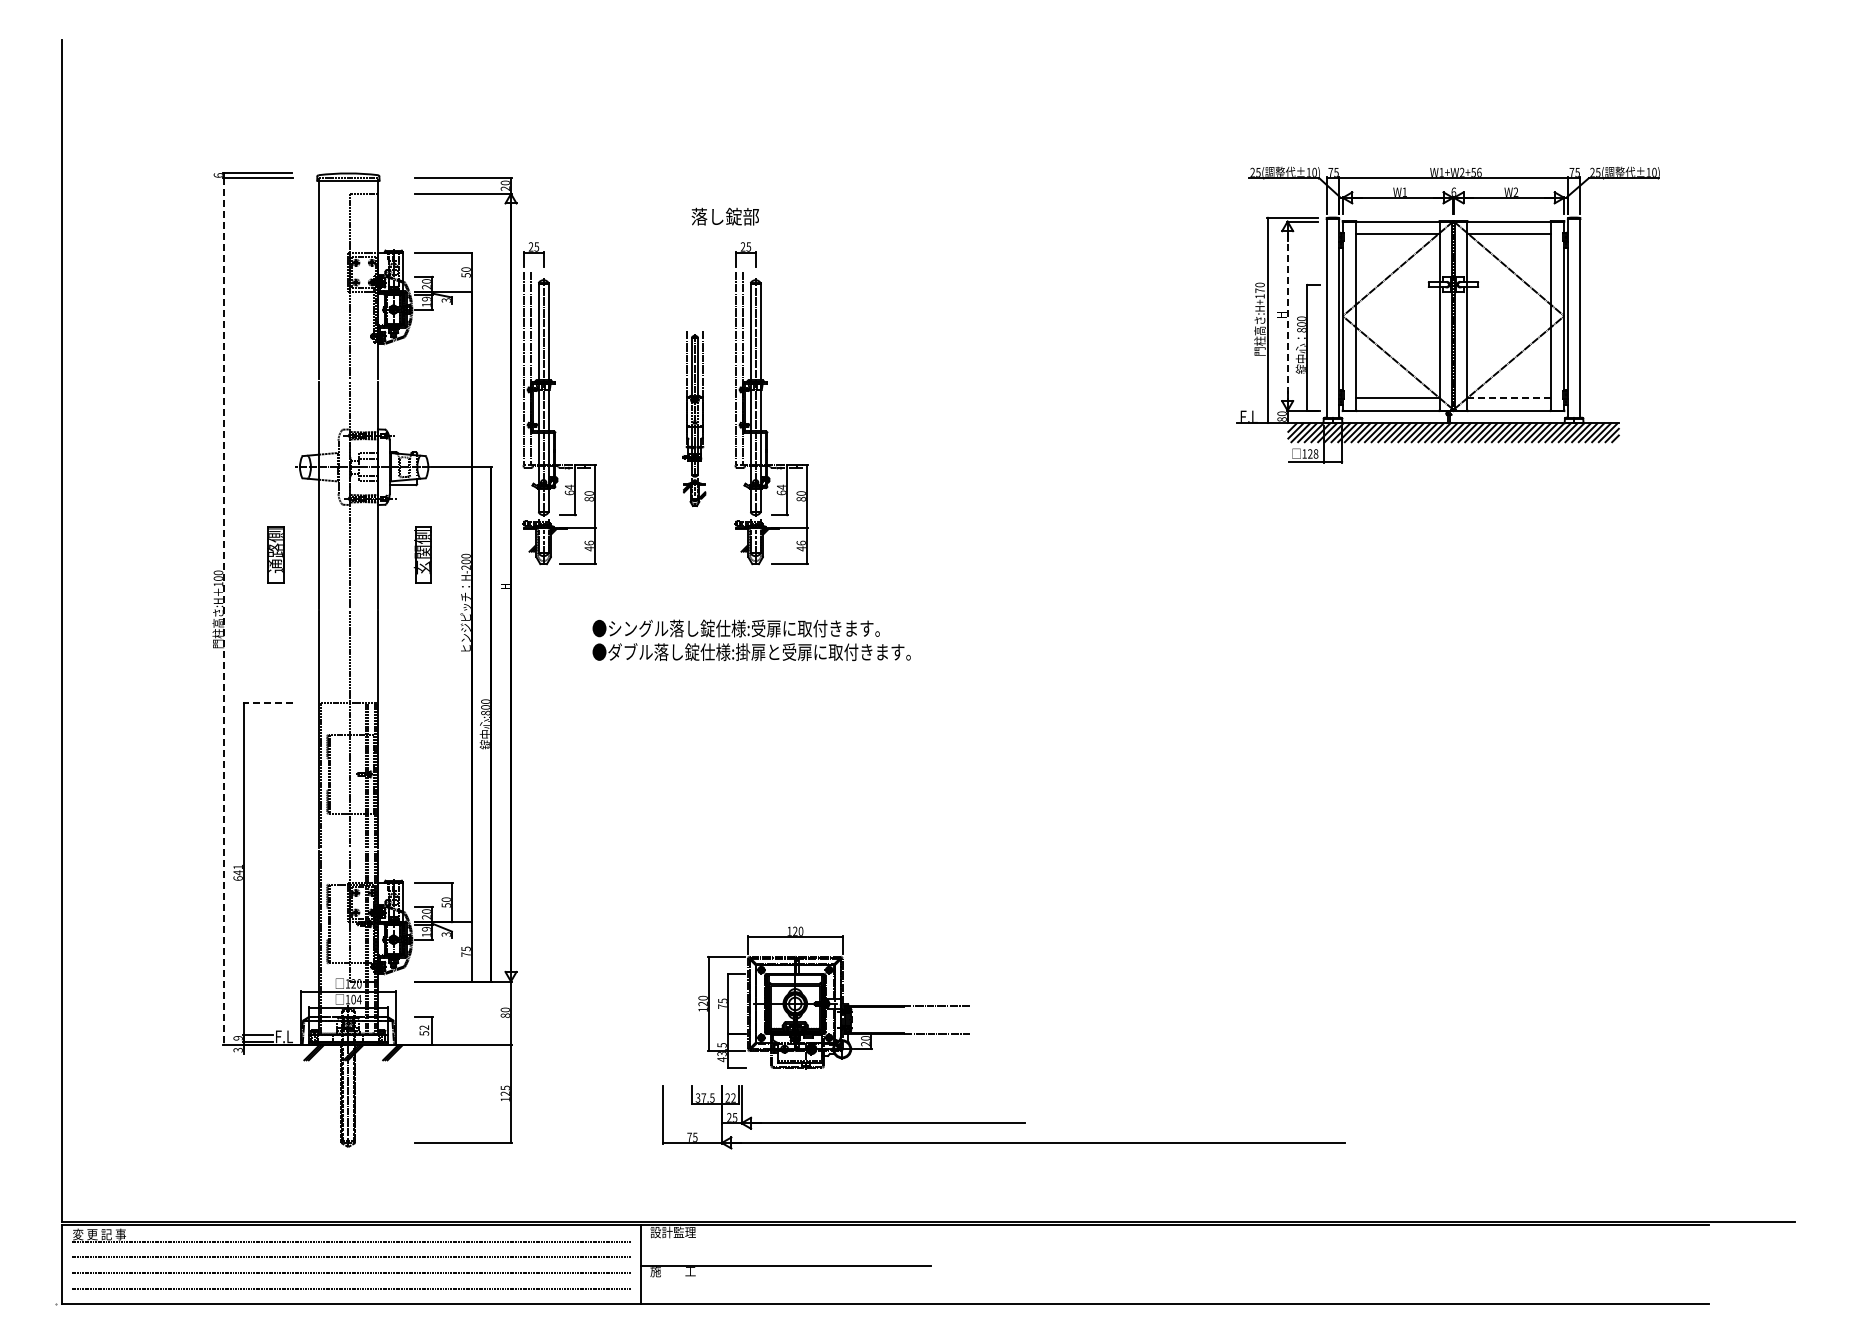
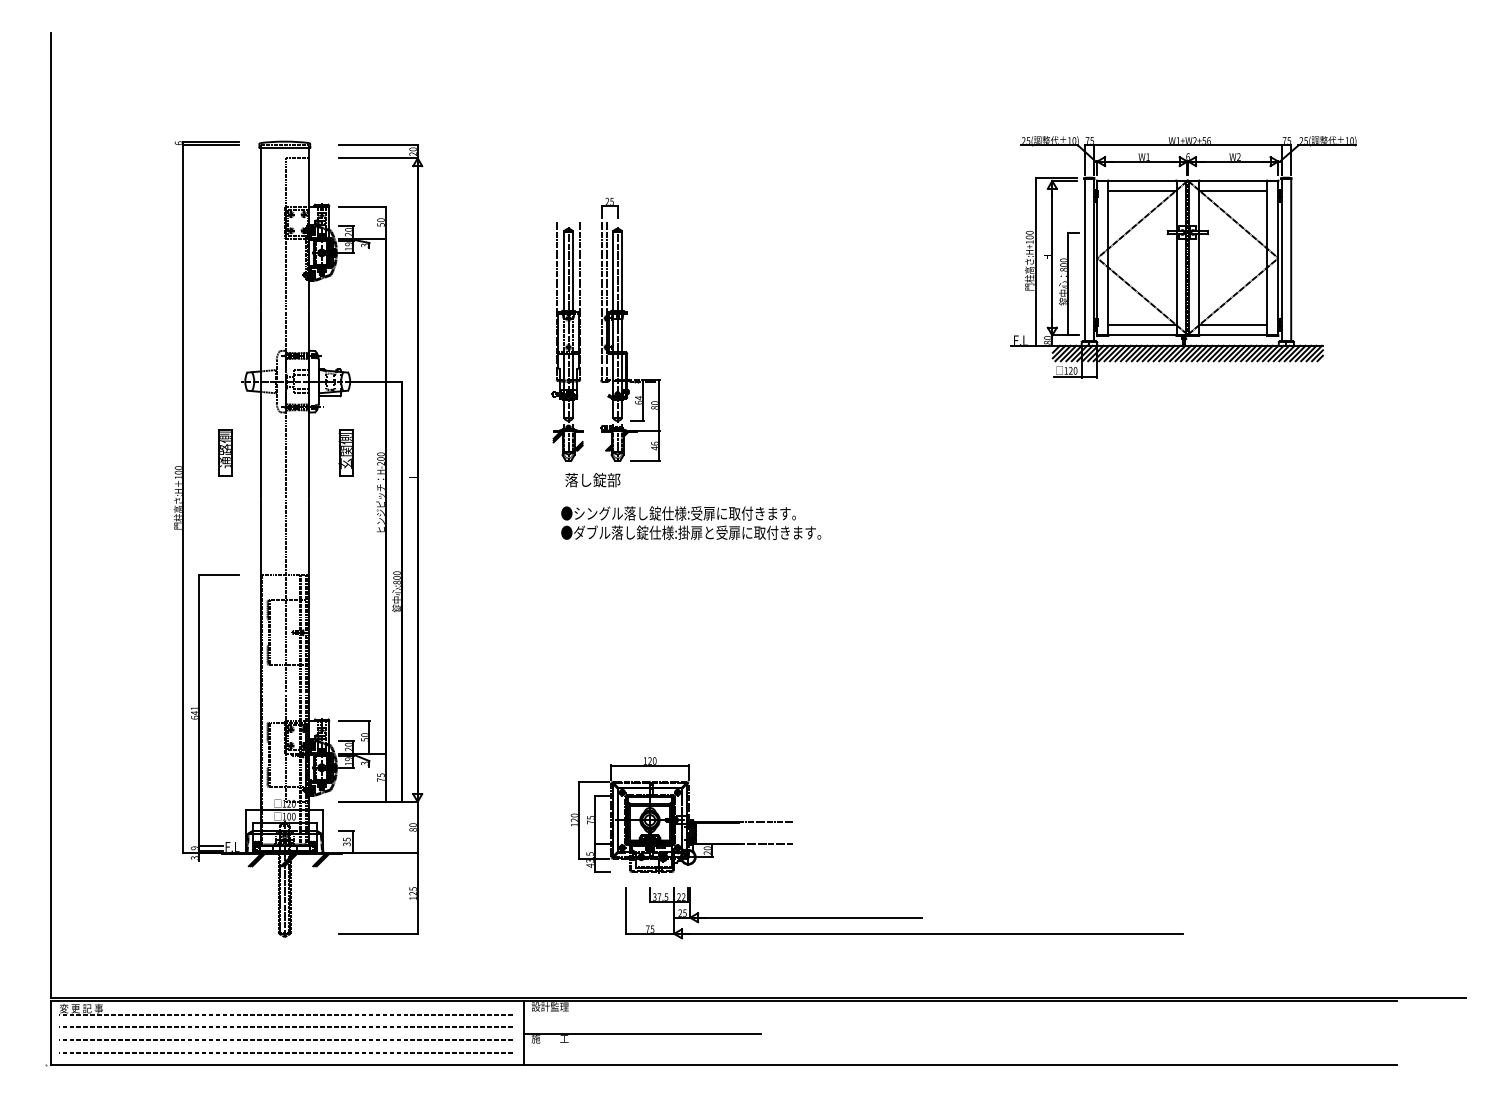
text: (724, 216) -> (592, 479), moved
text: (1259, 290) -> (1029, 237), :H+170 -> :H+100
line: (1287, 316) -> (1052, 258), dashed -> solid
line: (1509, 398) -> (1233, 325), dashed -> solid
part: (549, 403) -> (449, 329), removed
part: (693, 418) -> (566, 341), size x1.67
text: (1315, 454) -> (1075, 371), 128 -> 120
line: (224, 611) -> (183, 499), dashed -> solid
text: (751, 639) -> (691, 522), moved
line: (267, 703) -> (218, 574), dashed -> solid
text: (358, 999) -> (293, 816), 104 -> 100
text: (424, 1030) -> (347, 841), 52 -> 35
part: (1003, 1117) -> (904, 913), moved

